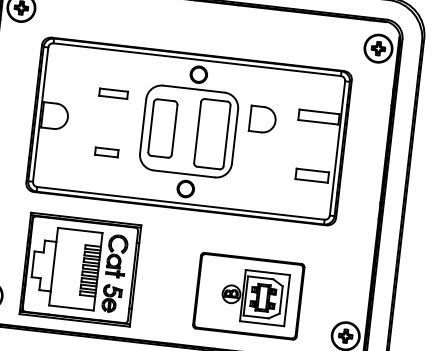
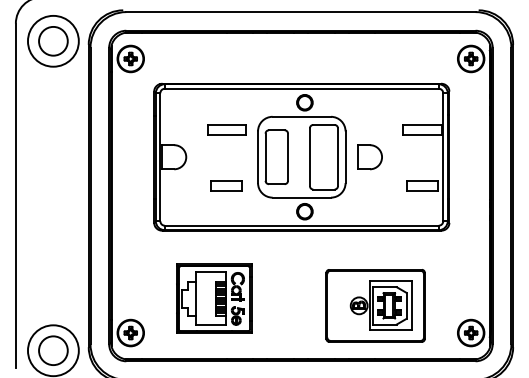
part: (113, 93) -> (226, 129), size x1.43
part: (262, 119) -> (369, 157), moved
part: (106, 152) -> (226, 185), size x1.43
part: (80, 269) -> (214, 298), size x0.71

